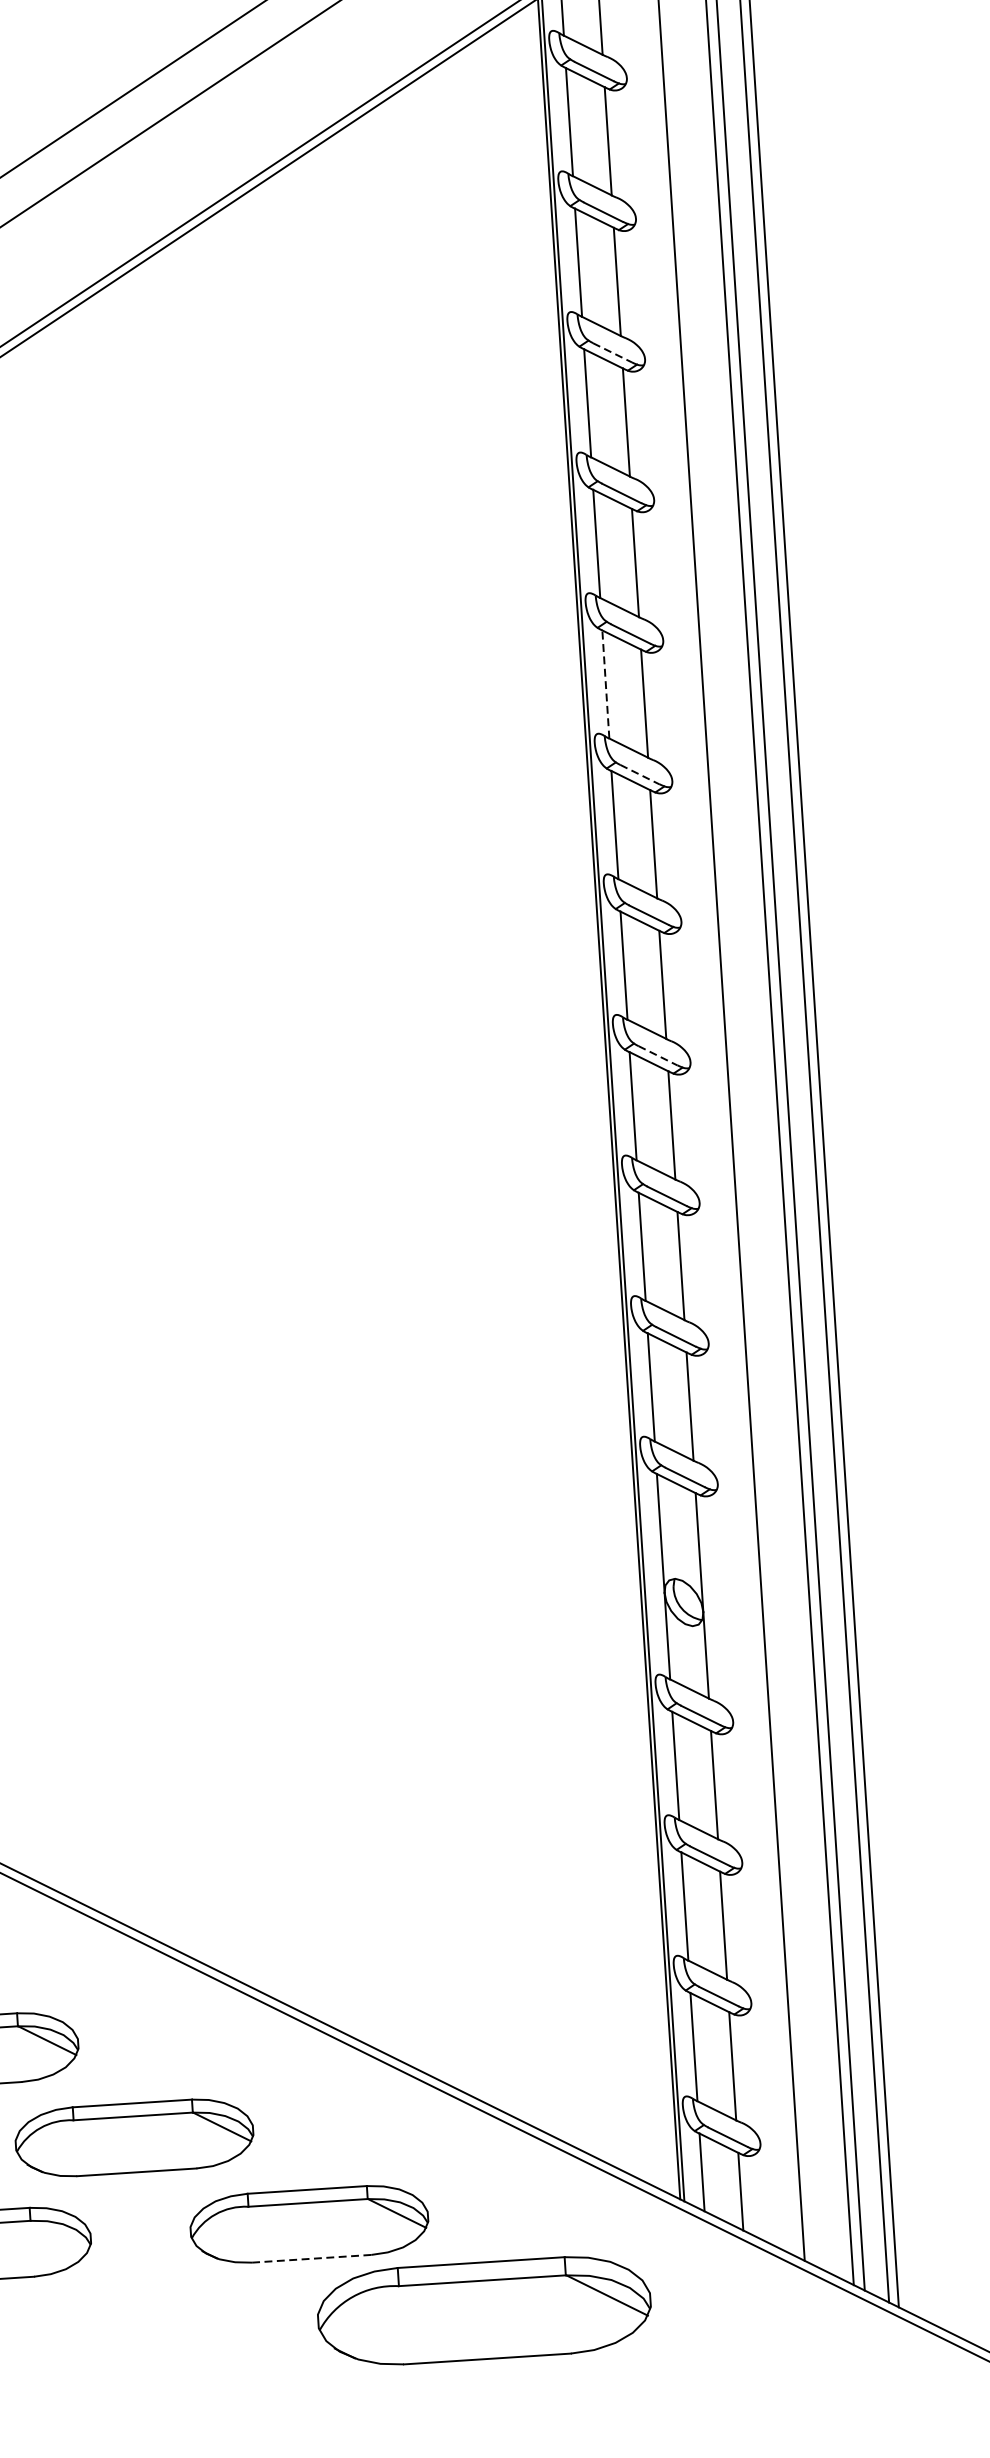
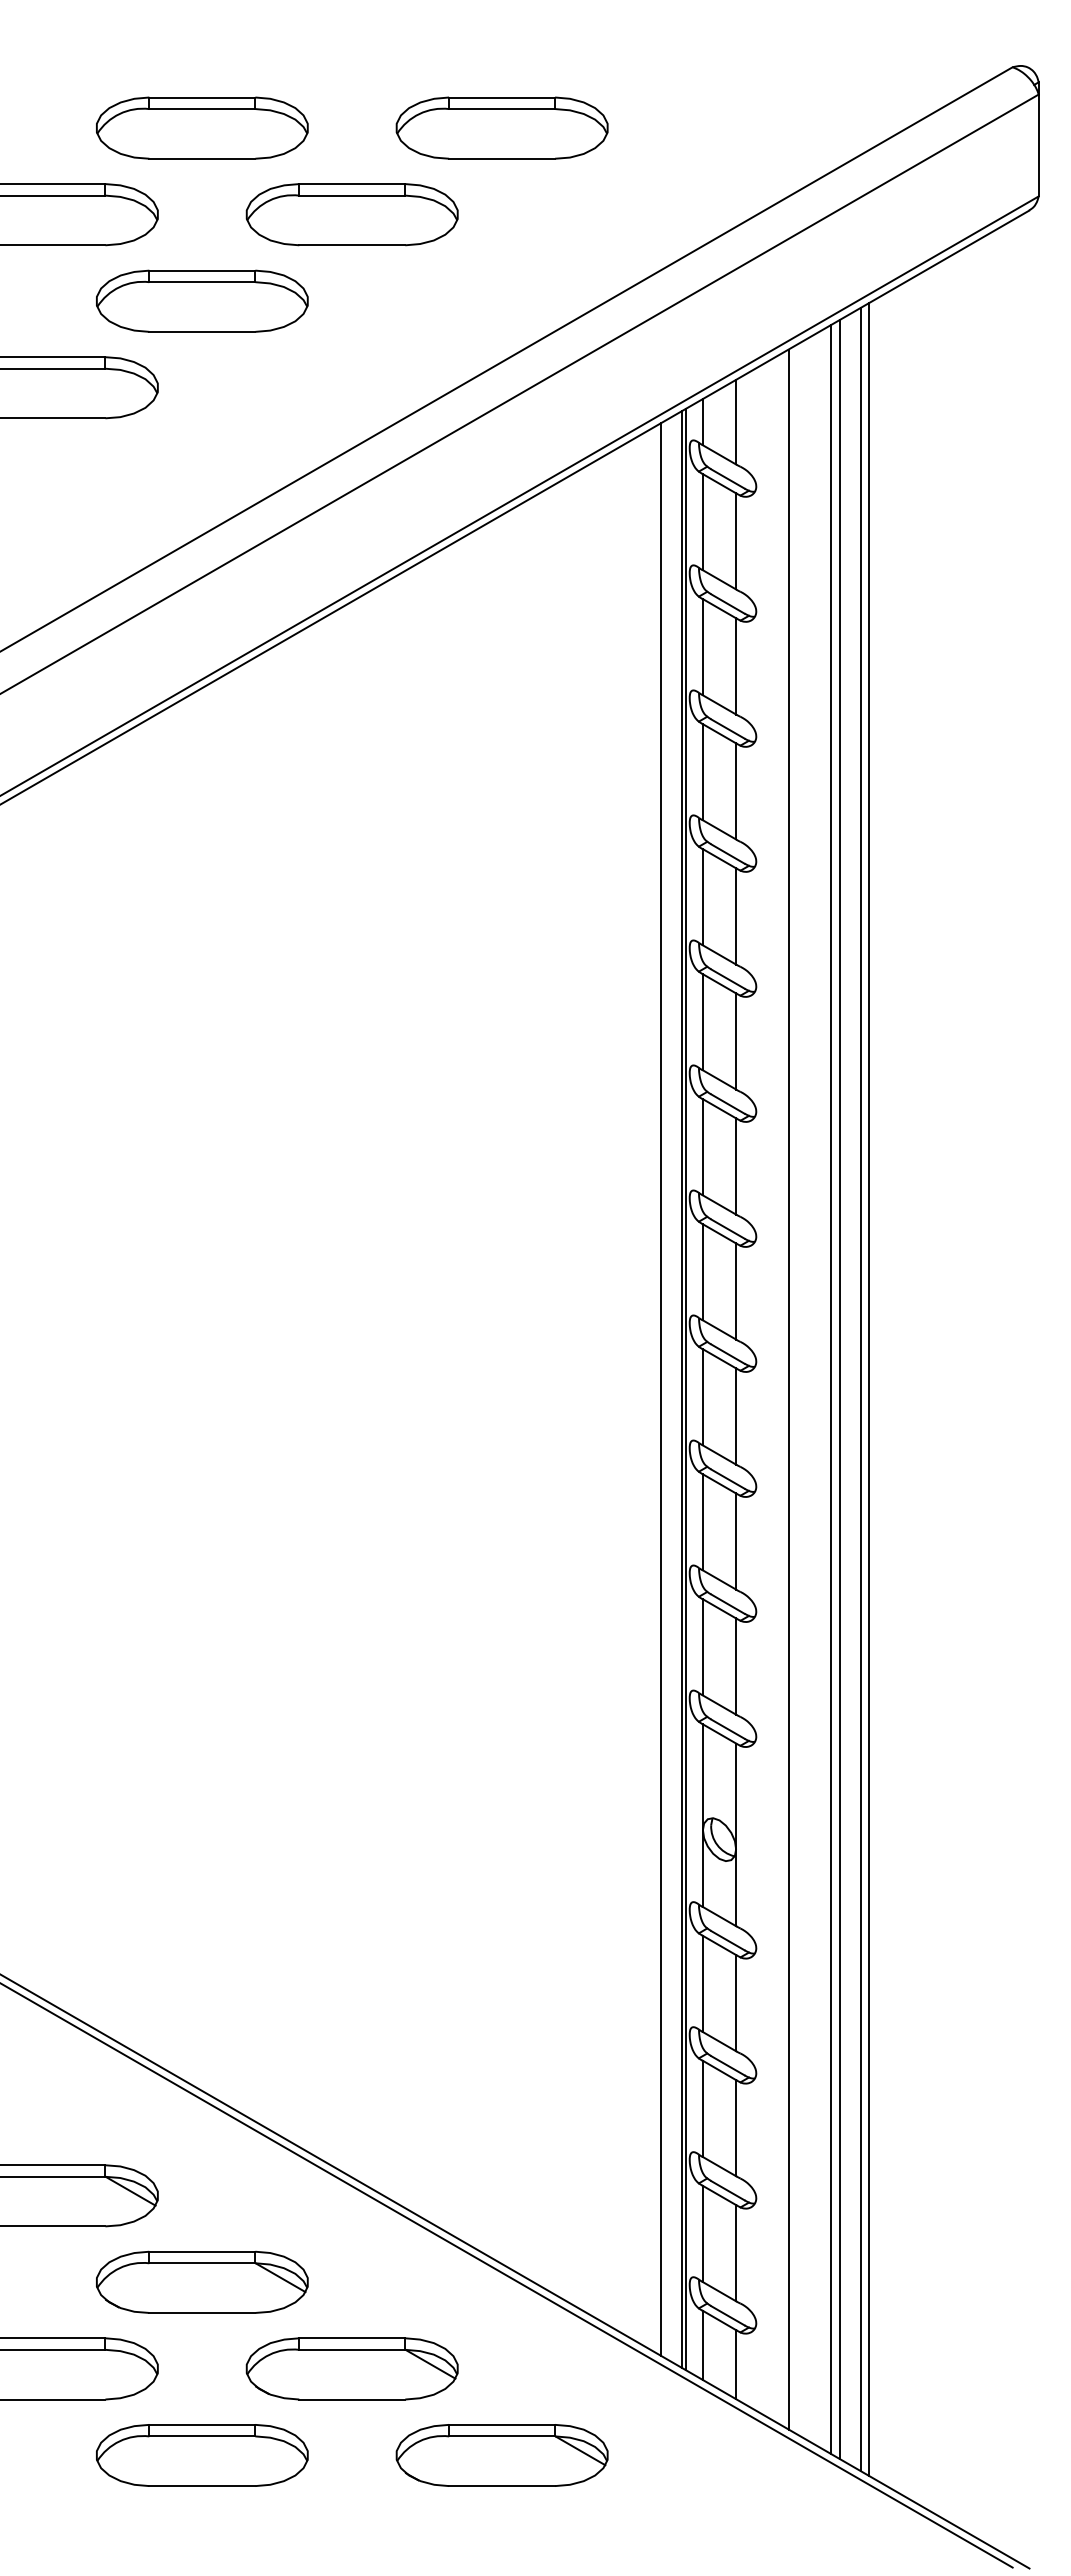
line: (613, 353) -> (728, 729), dashed -> solid
line: (605, 683) -> (702, 1021), dashed -> solid
line: (640, 775) -> (728, 1104), dashed -> solid
line: (658, 1056) -> (728, 1354), dashed -> solid
line: (585, 1100) -> (661, 1389), added
line: (311, 2258) -> (352, 2399), dashed -> solid
part: (483, 2310) -> (501, 2455), size x0.71
part: (147, 2332) -> (202, 2455), added

